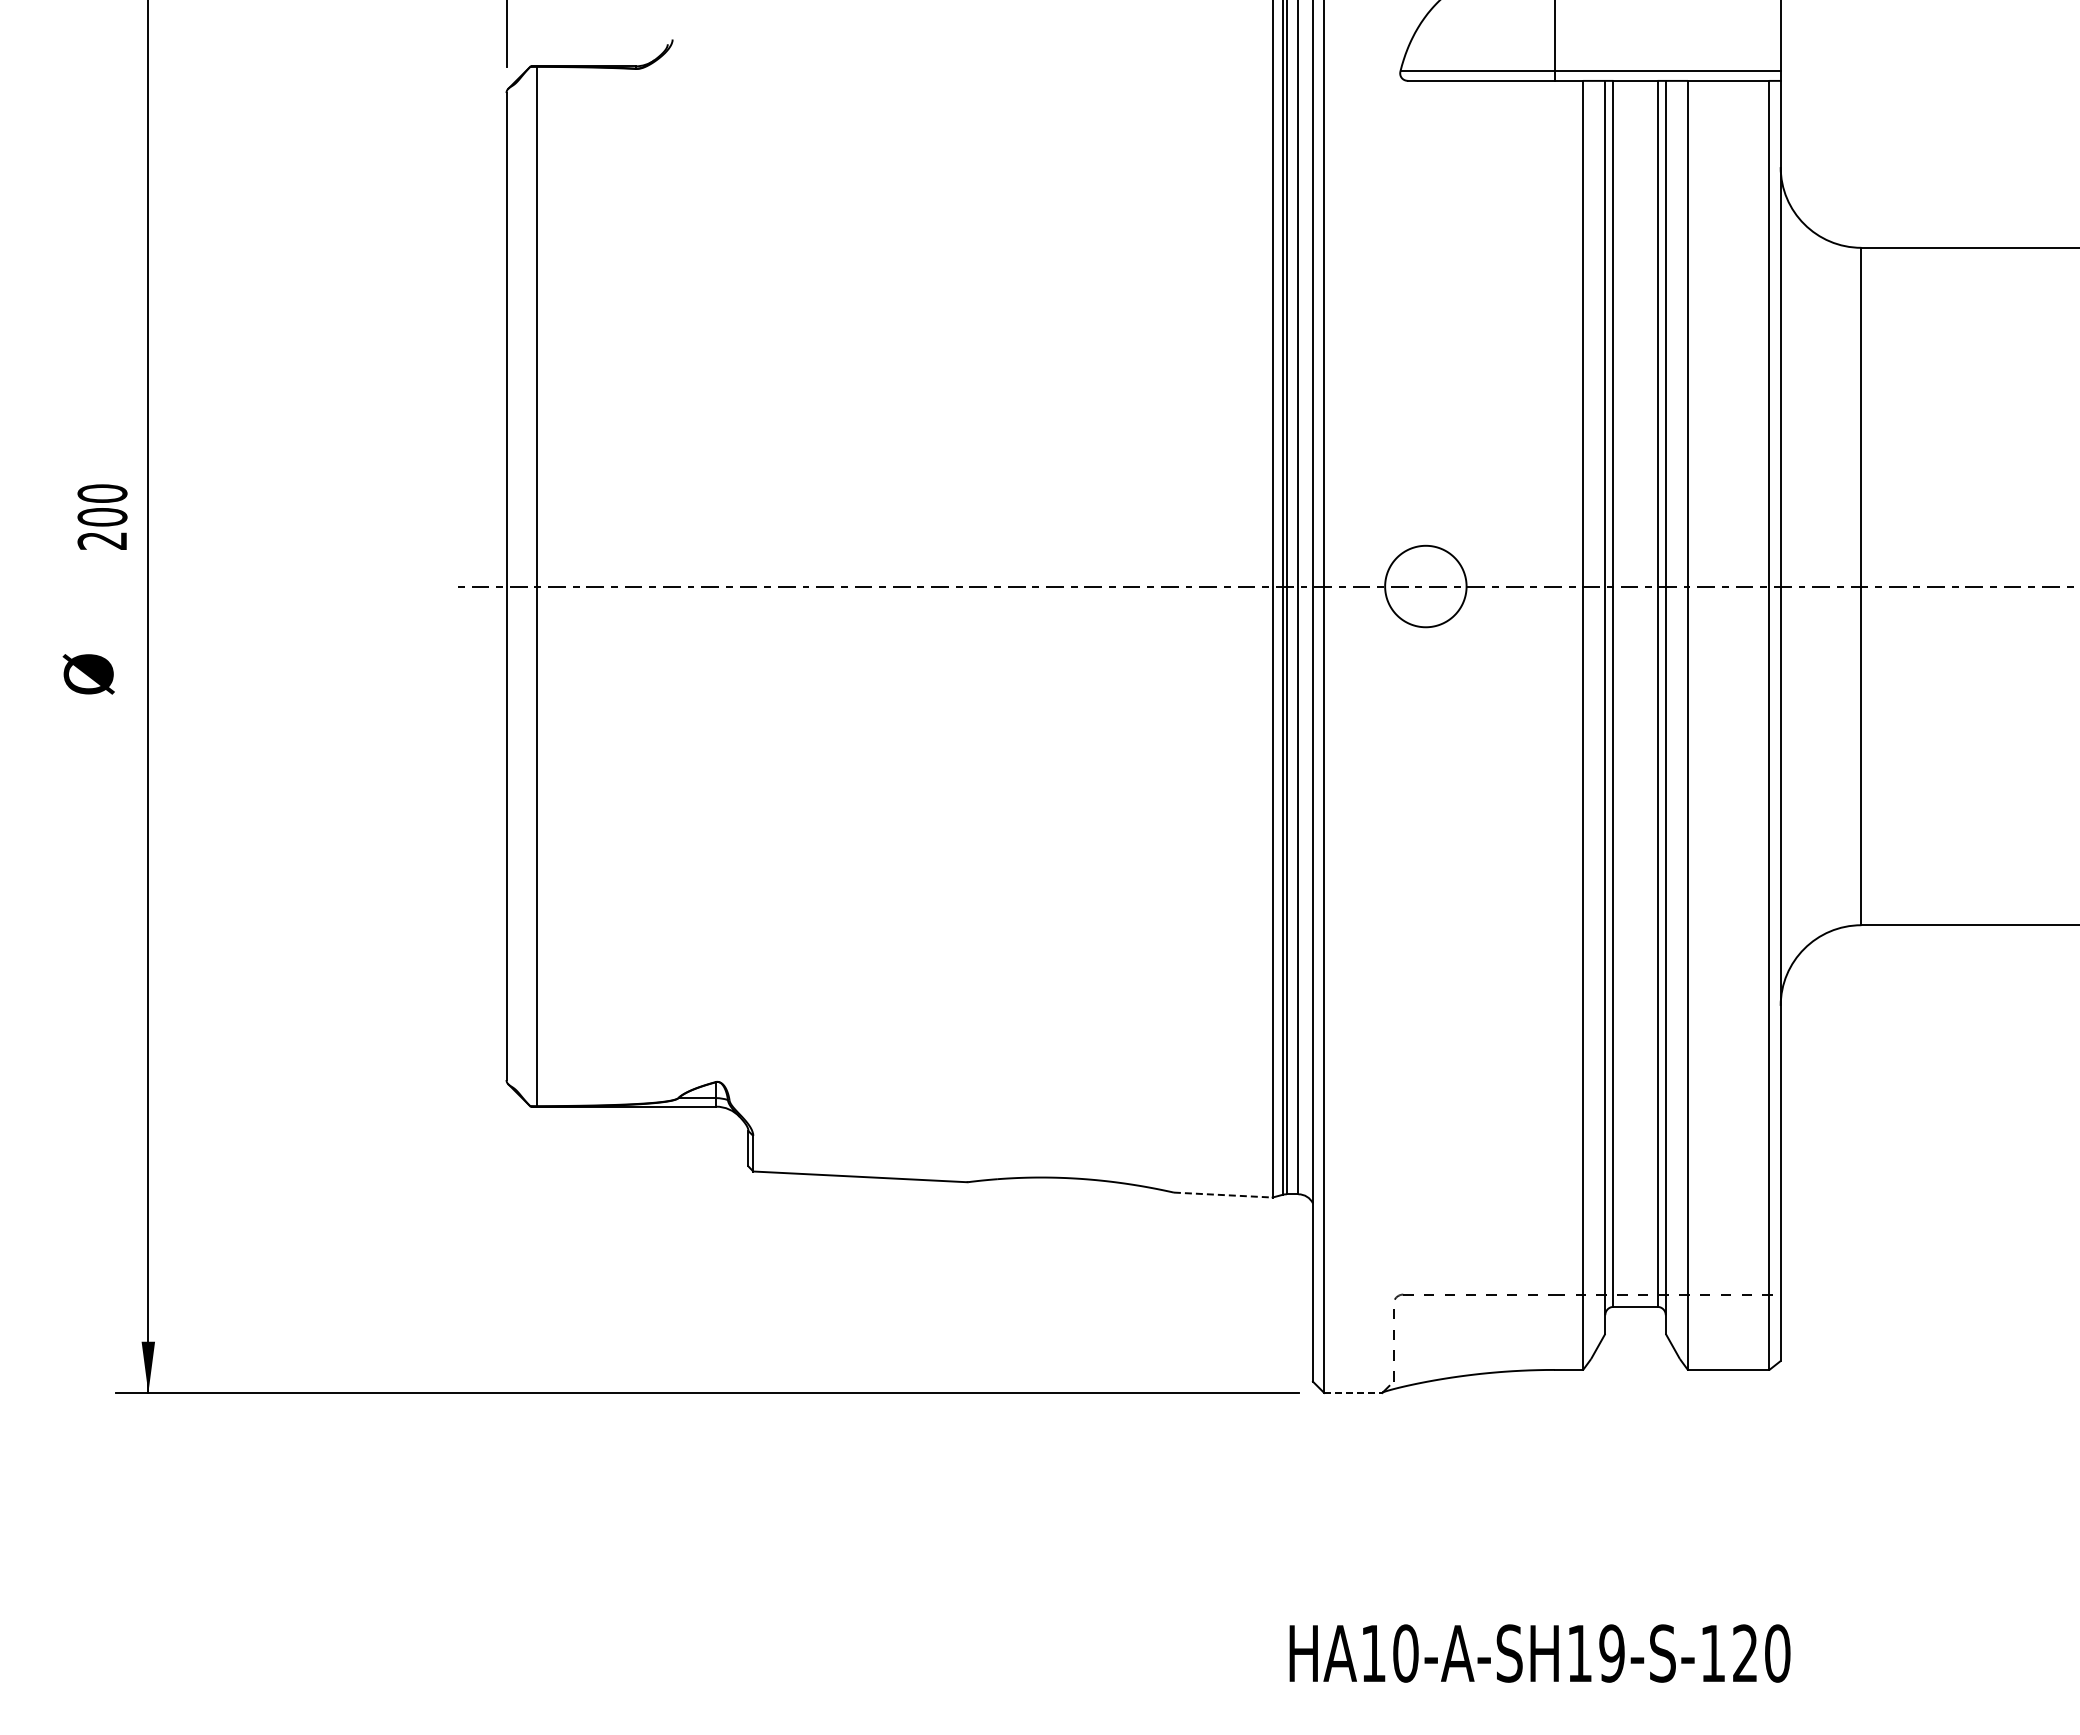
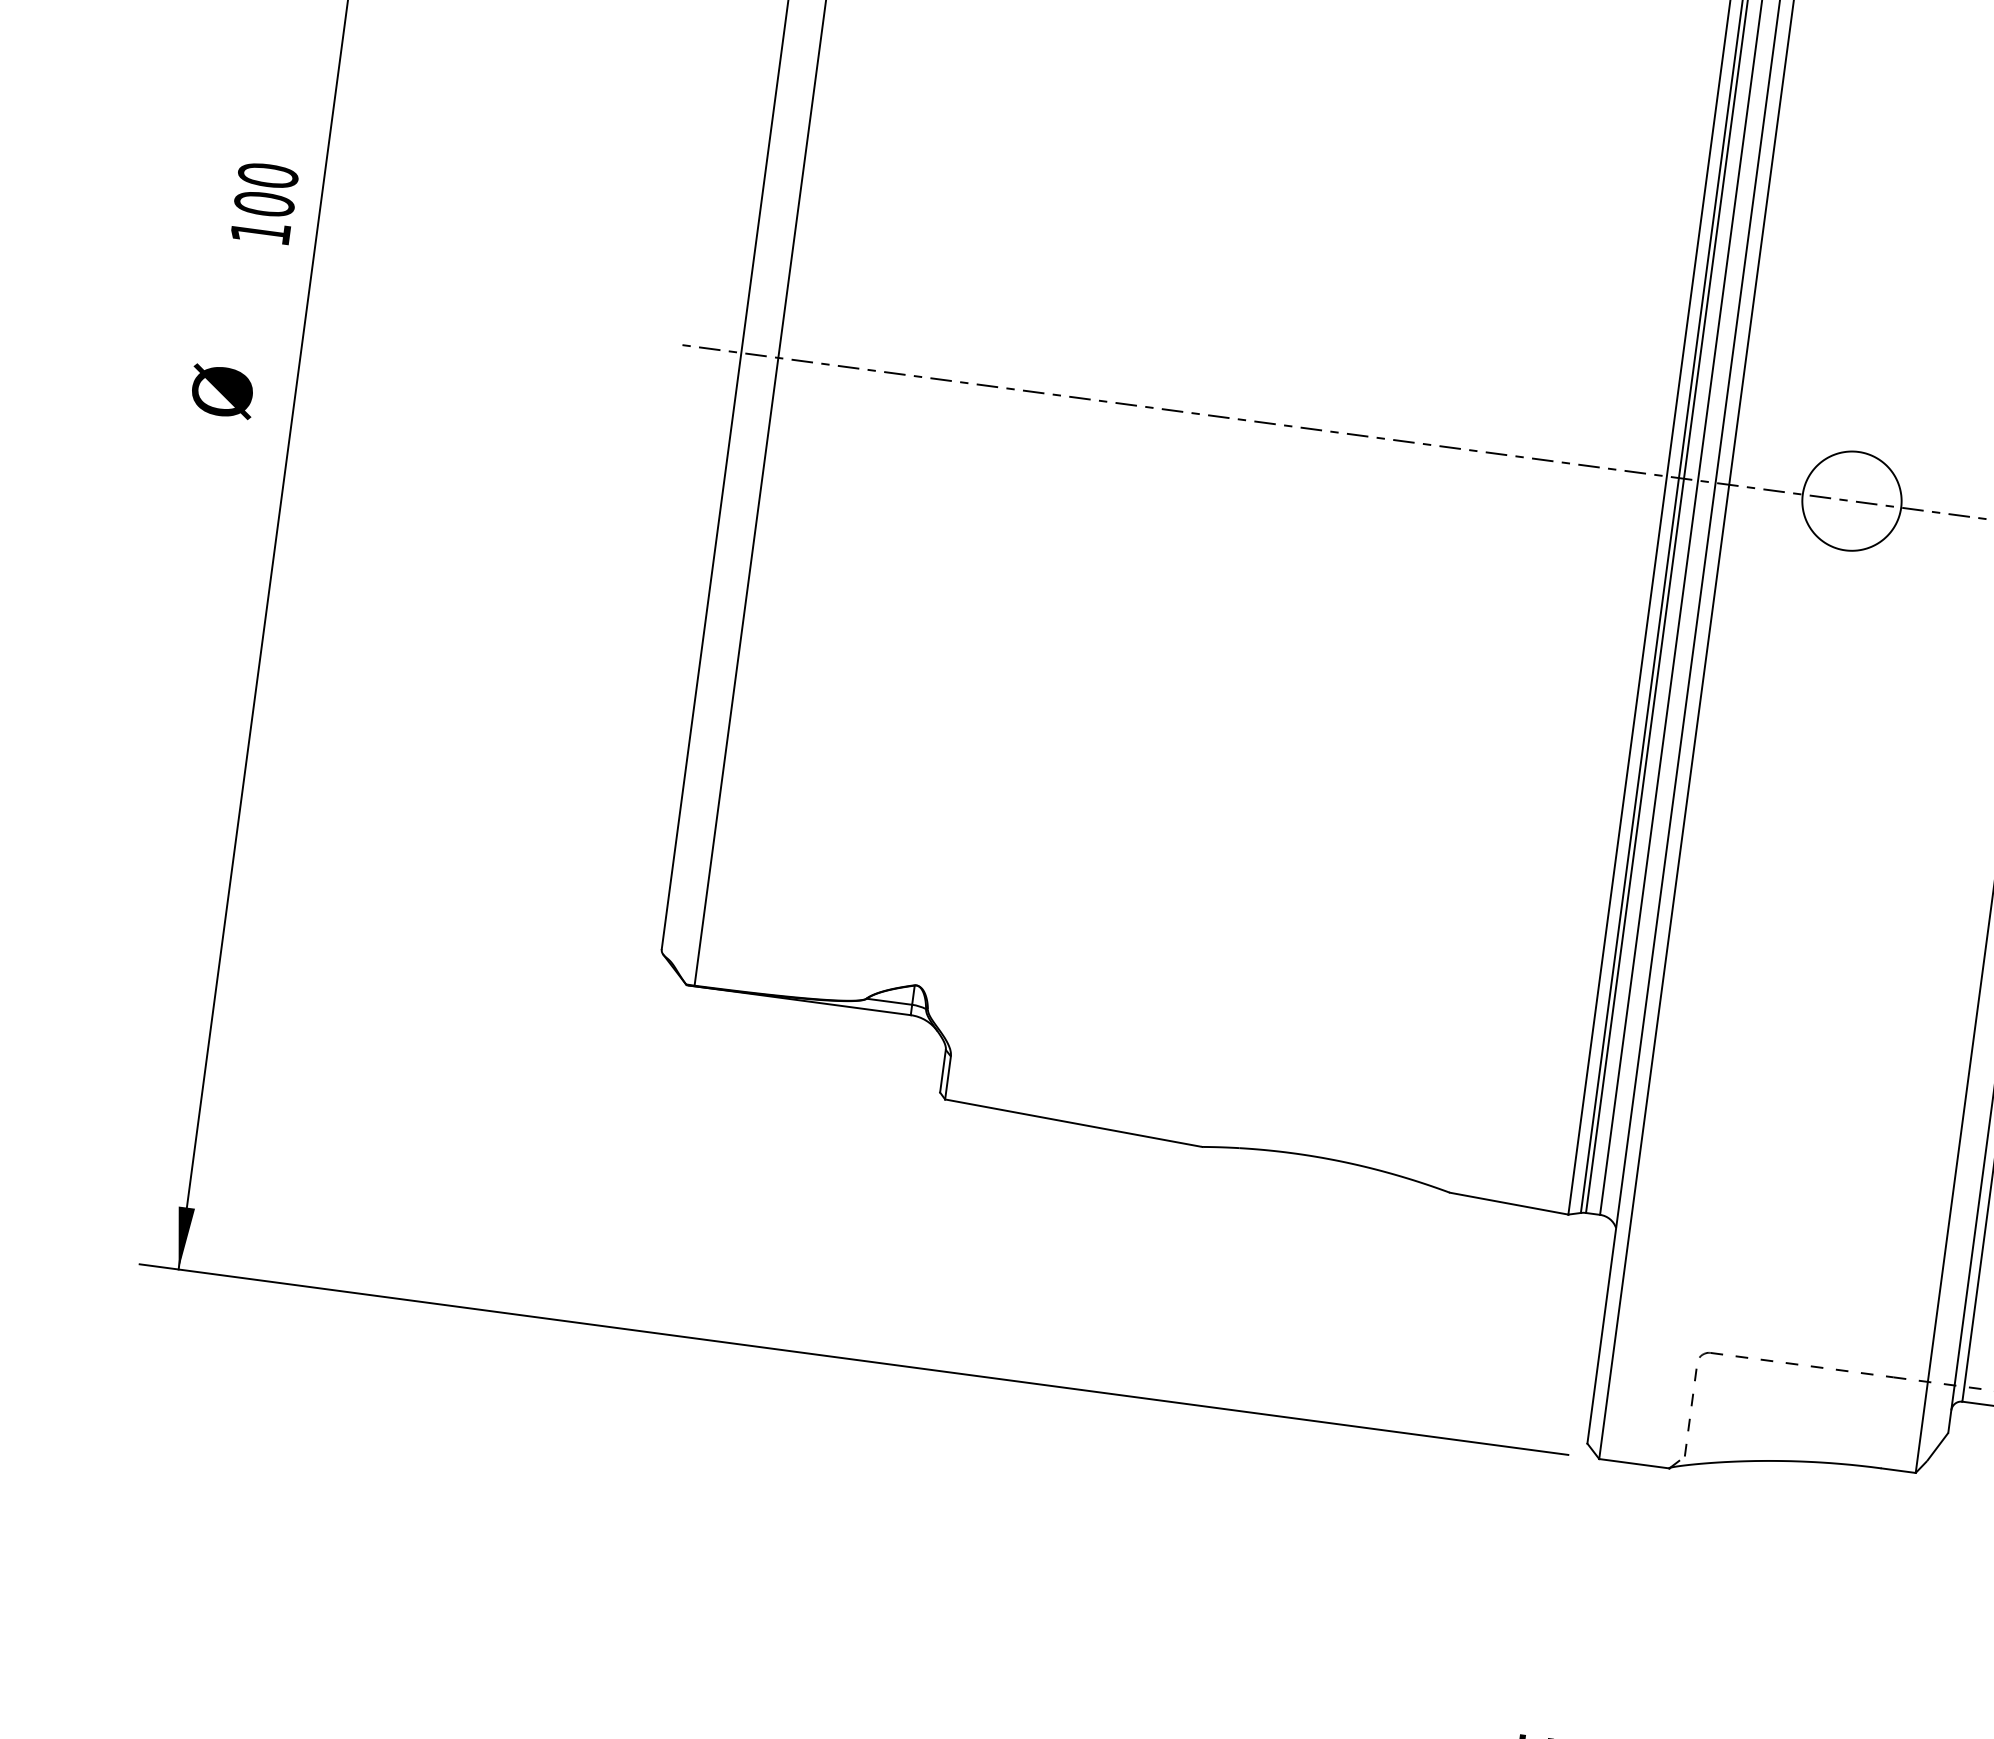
text: (101, 540) -> (259, 232), 200 -> 100
line: (1223, 1195) -> (1509, 1204), dashed -> solid
line: (1353, 1392) -> (1634, 1463), dashed -> solid

